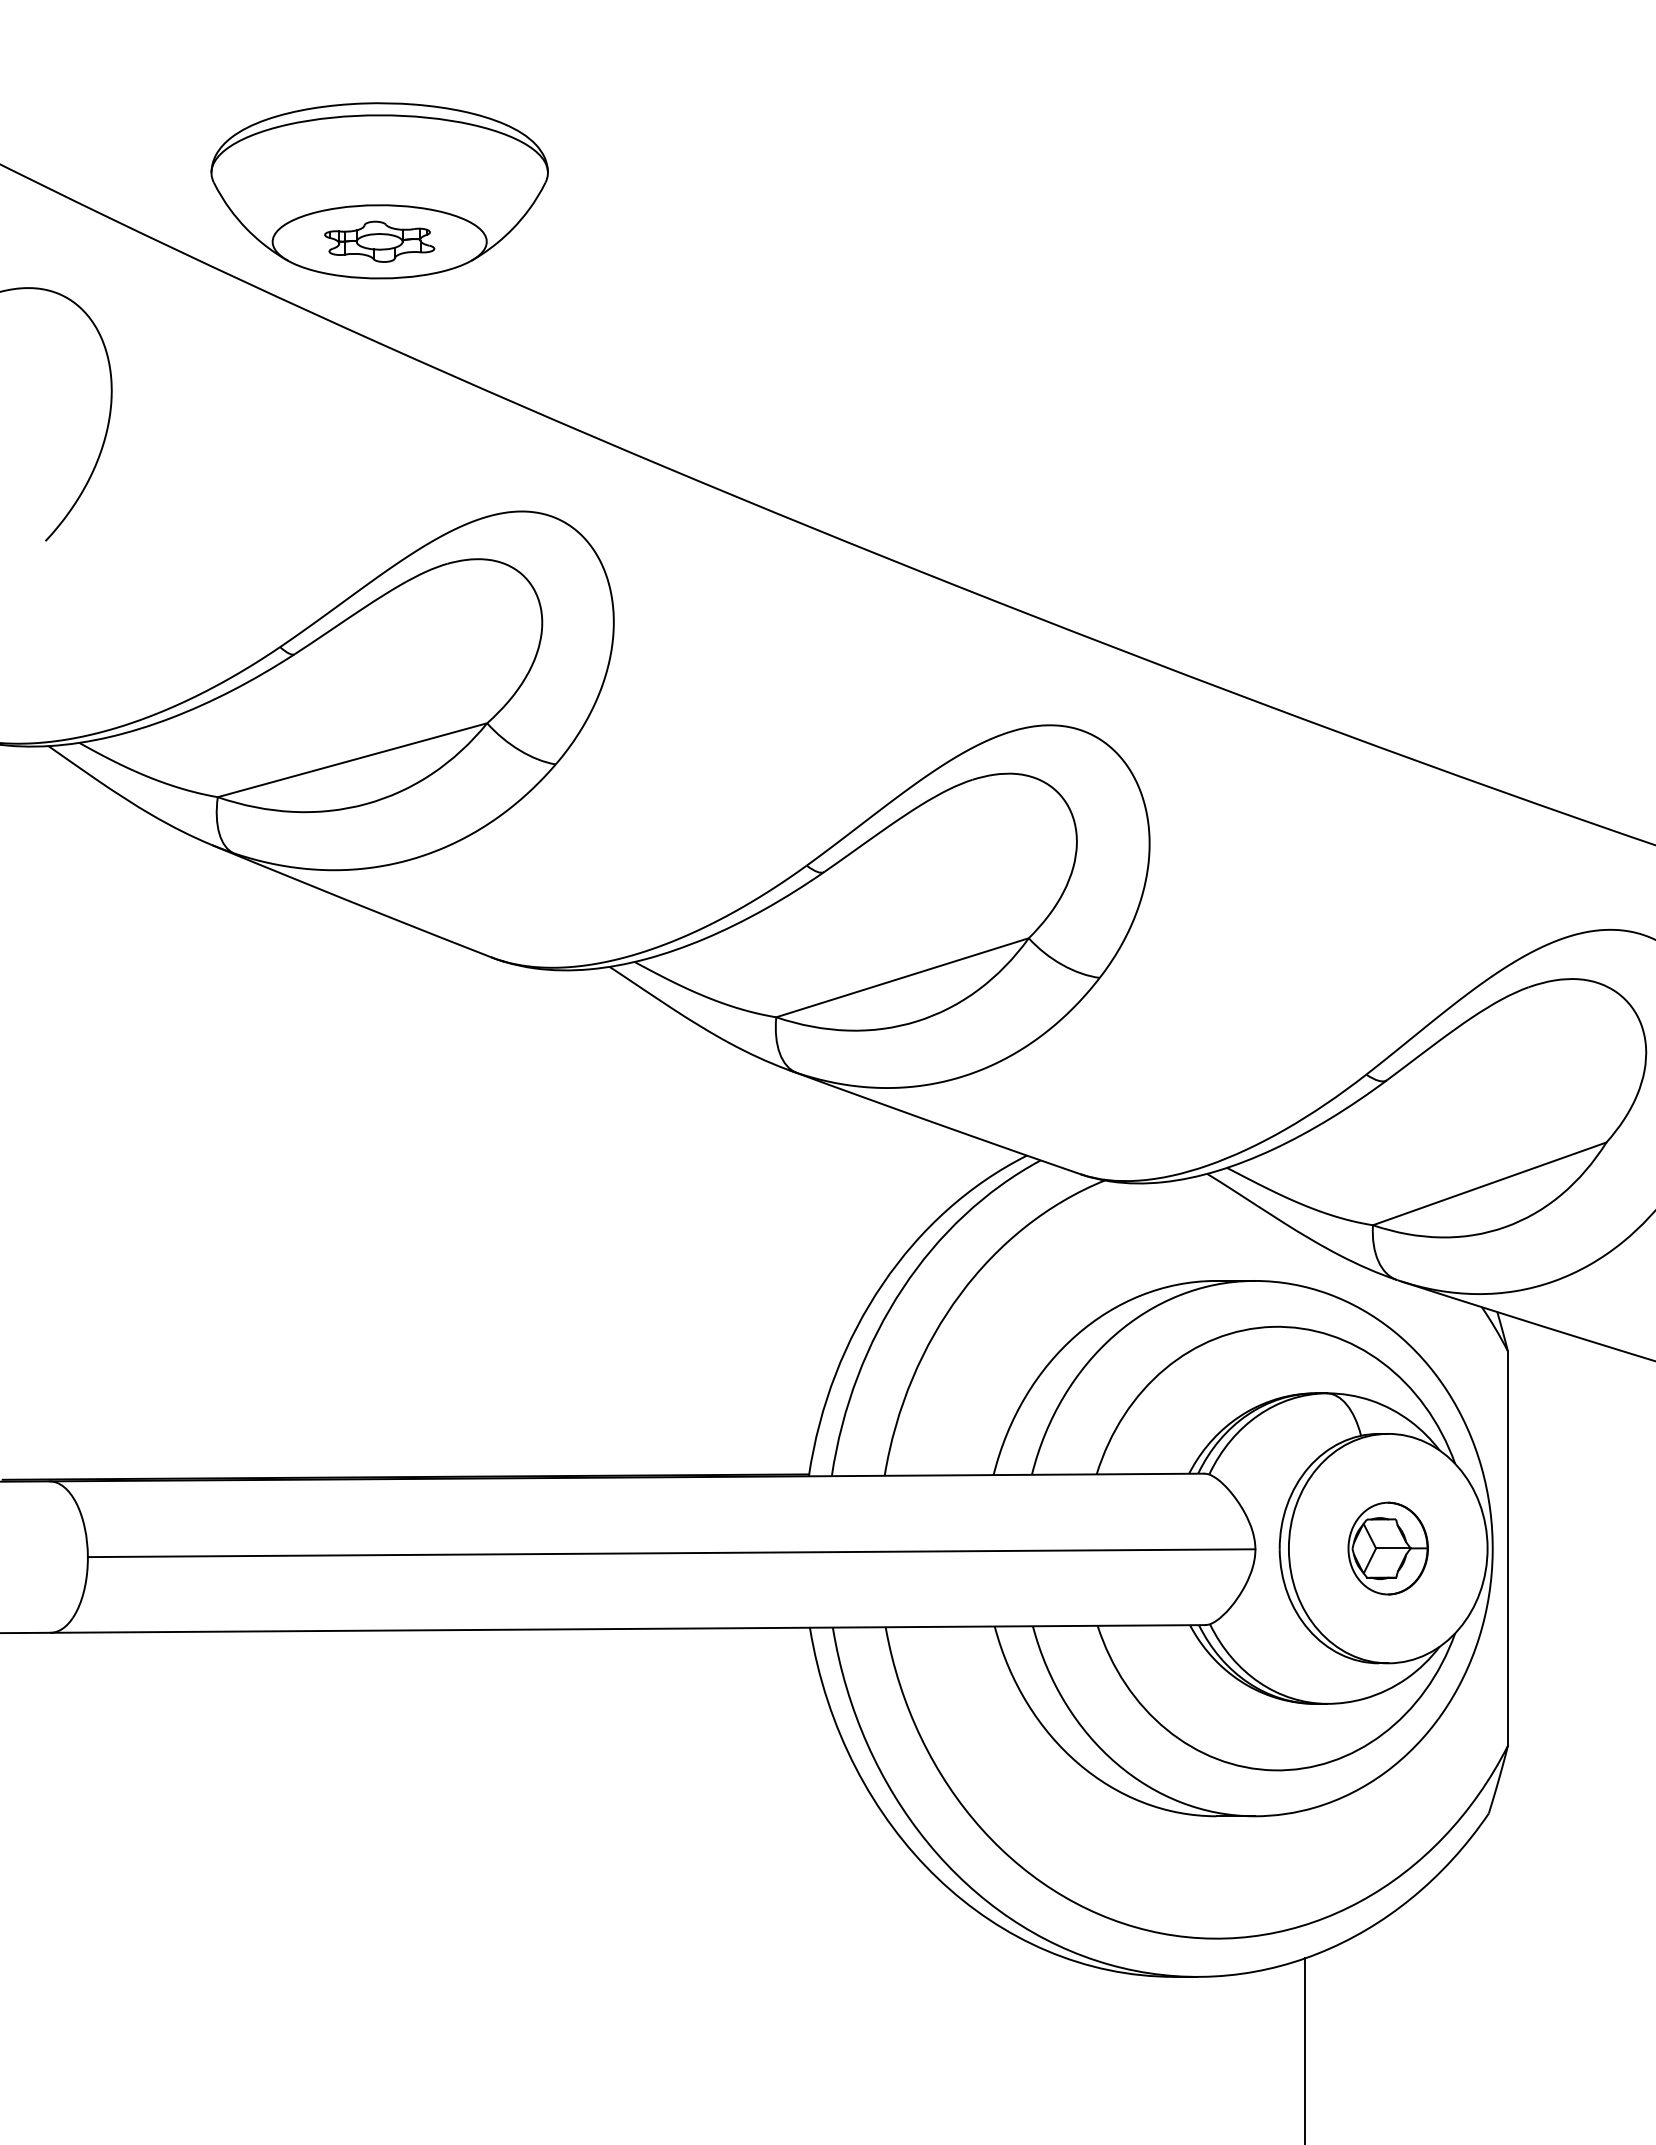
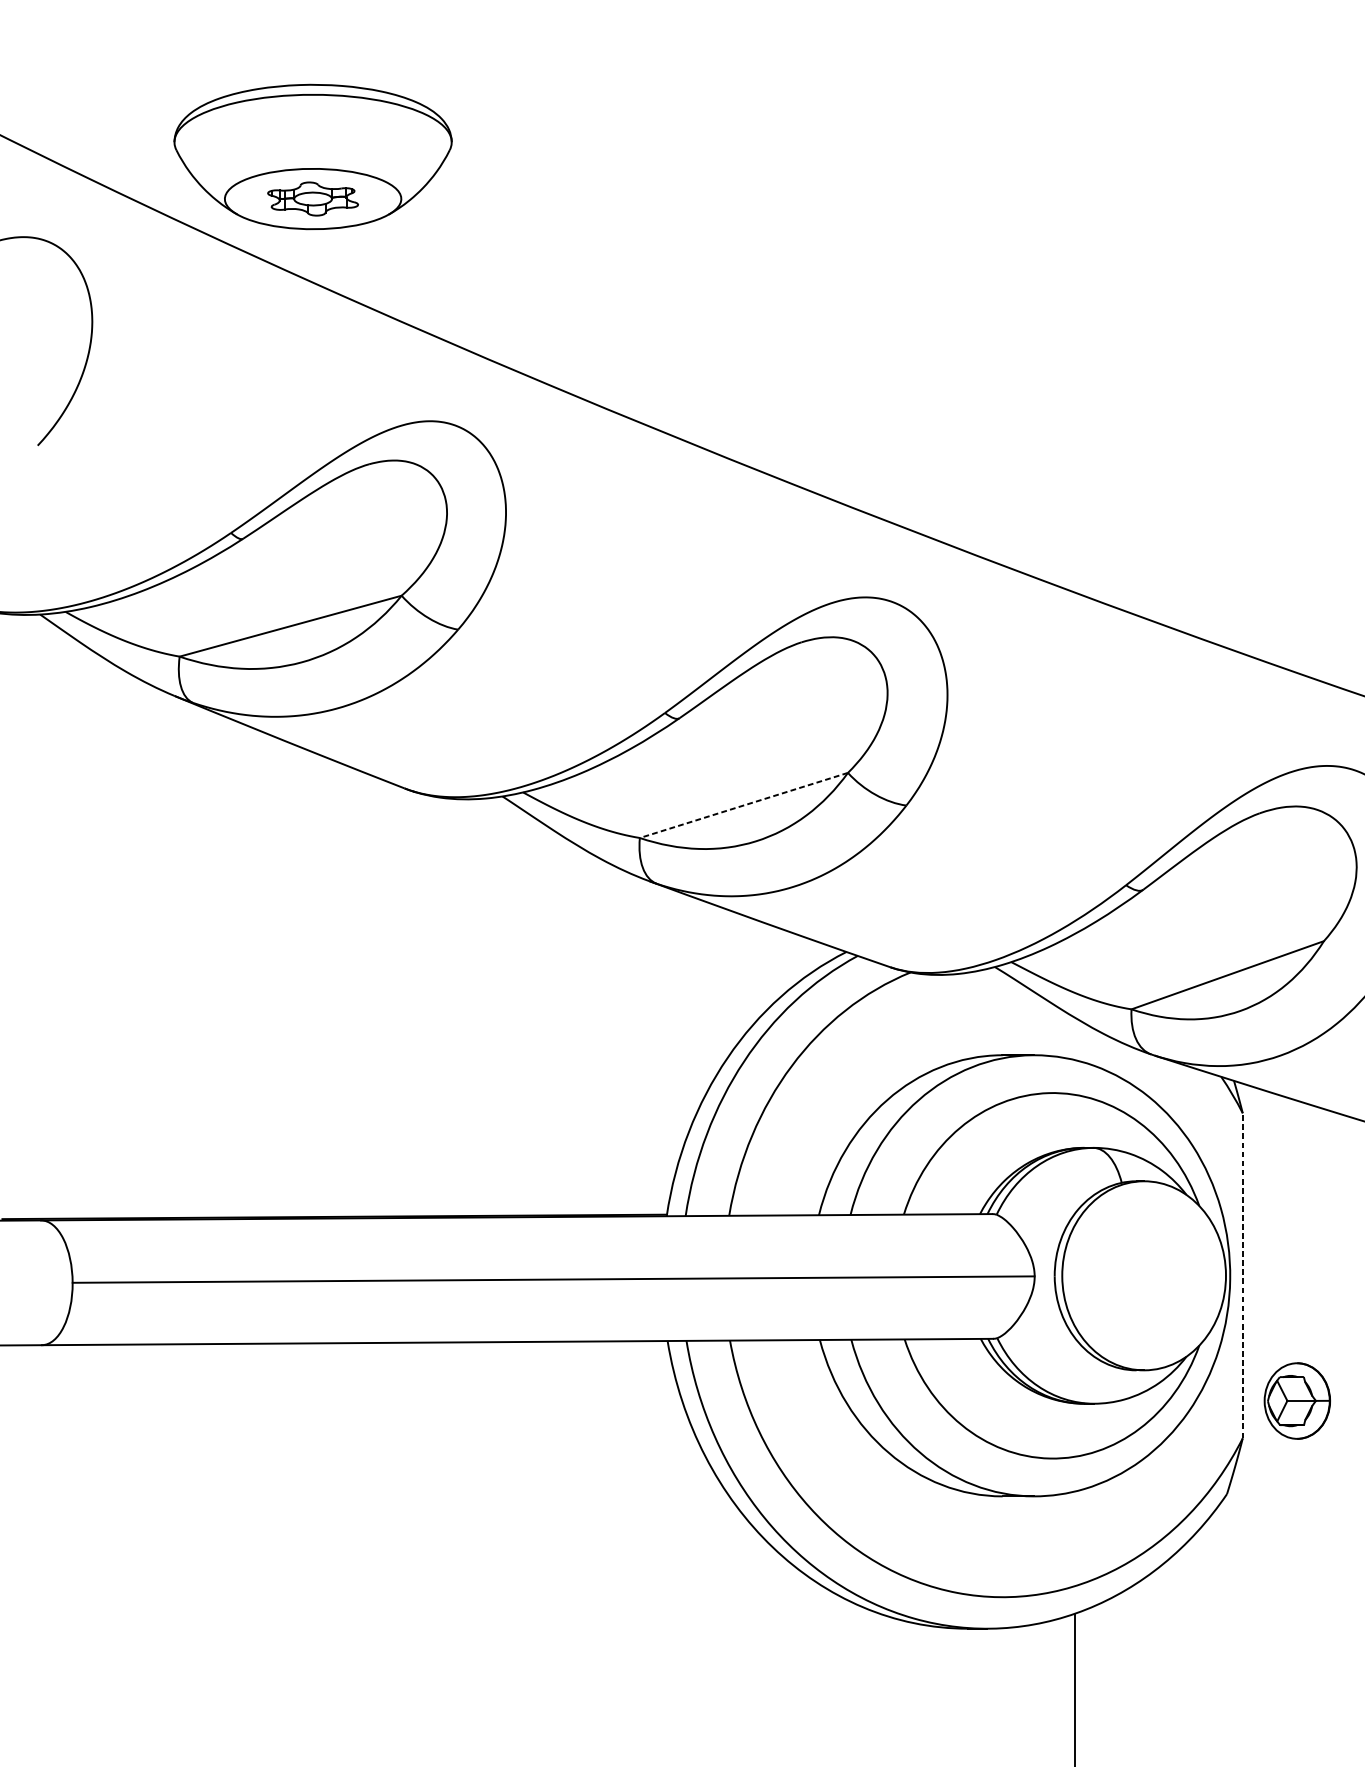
line: (902, 977) -> (743, 805), solid -> dashed
part: (1387, 1548) -> (1296, 1400), moved
line: (1507, 1548) -> (1242, 1275), solid -> dashed

